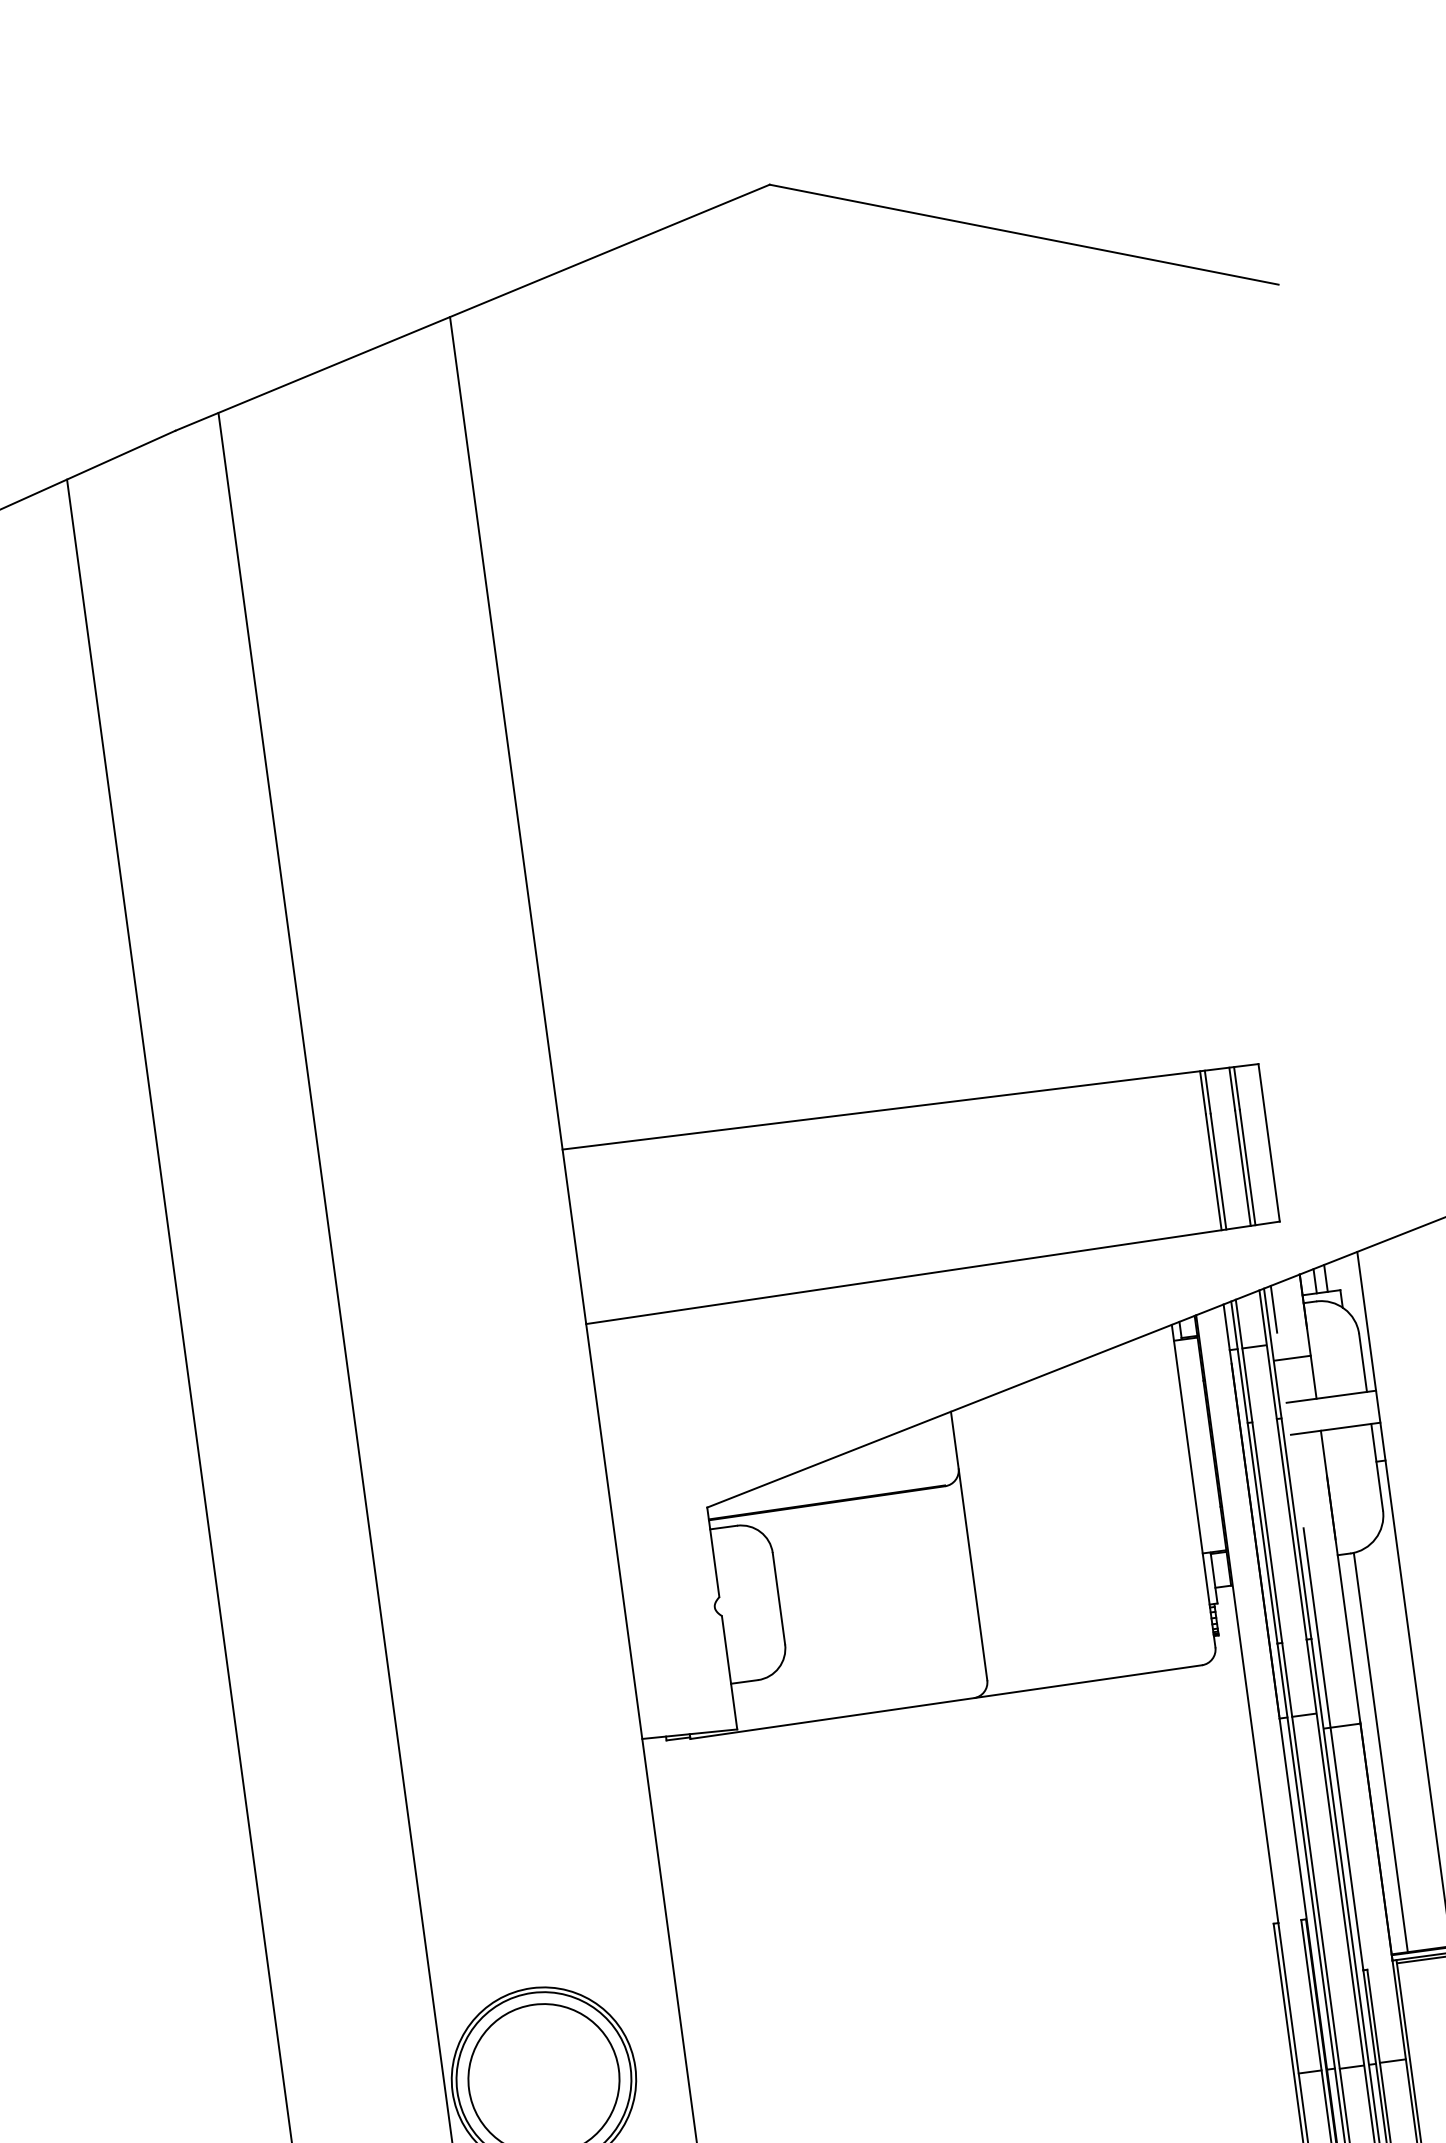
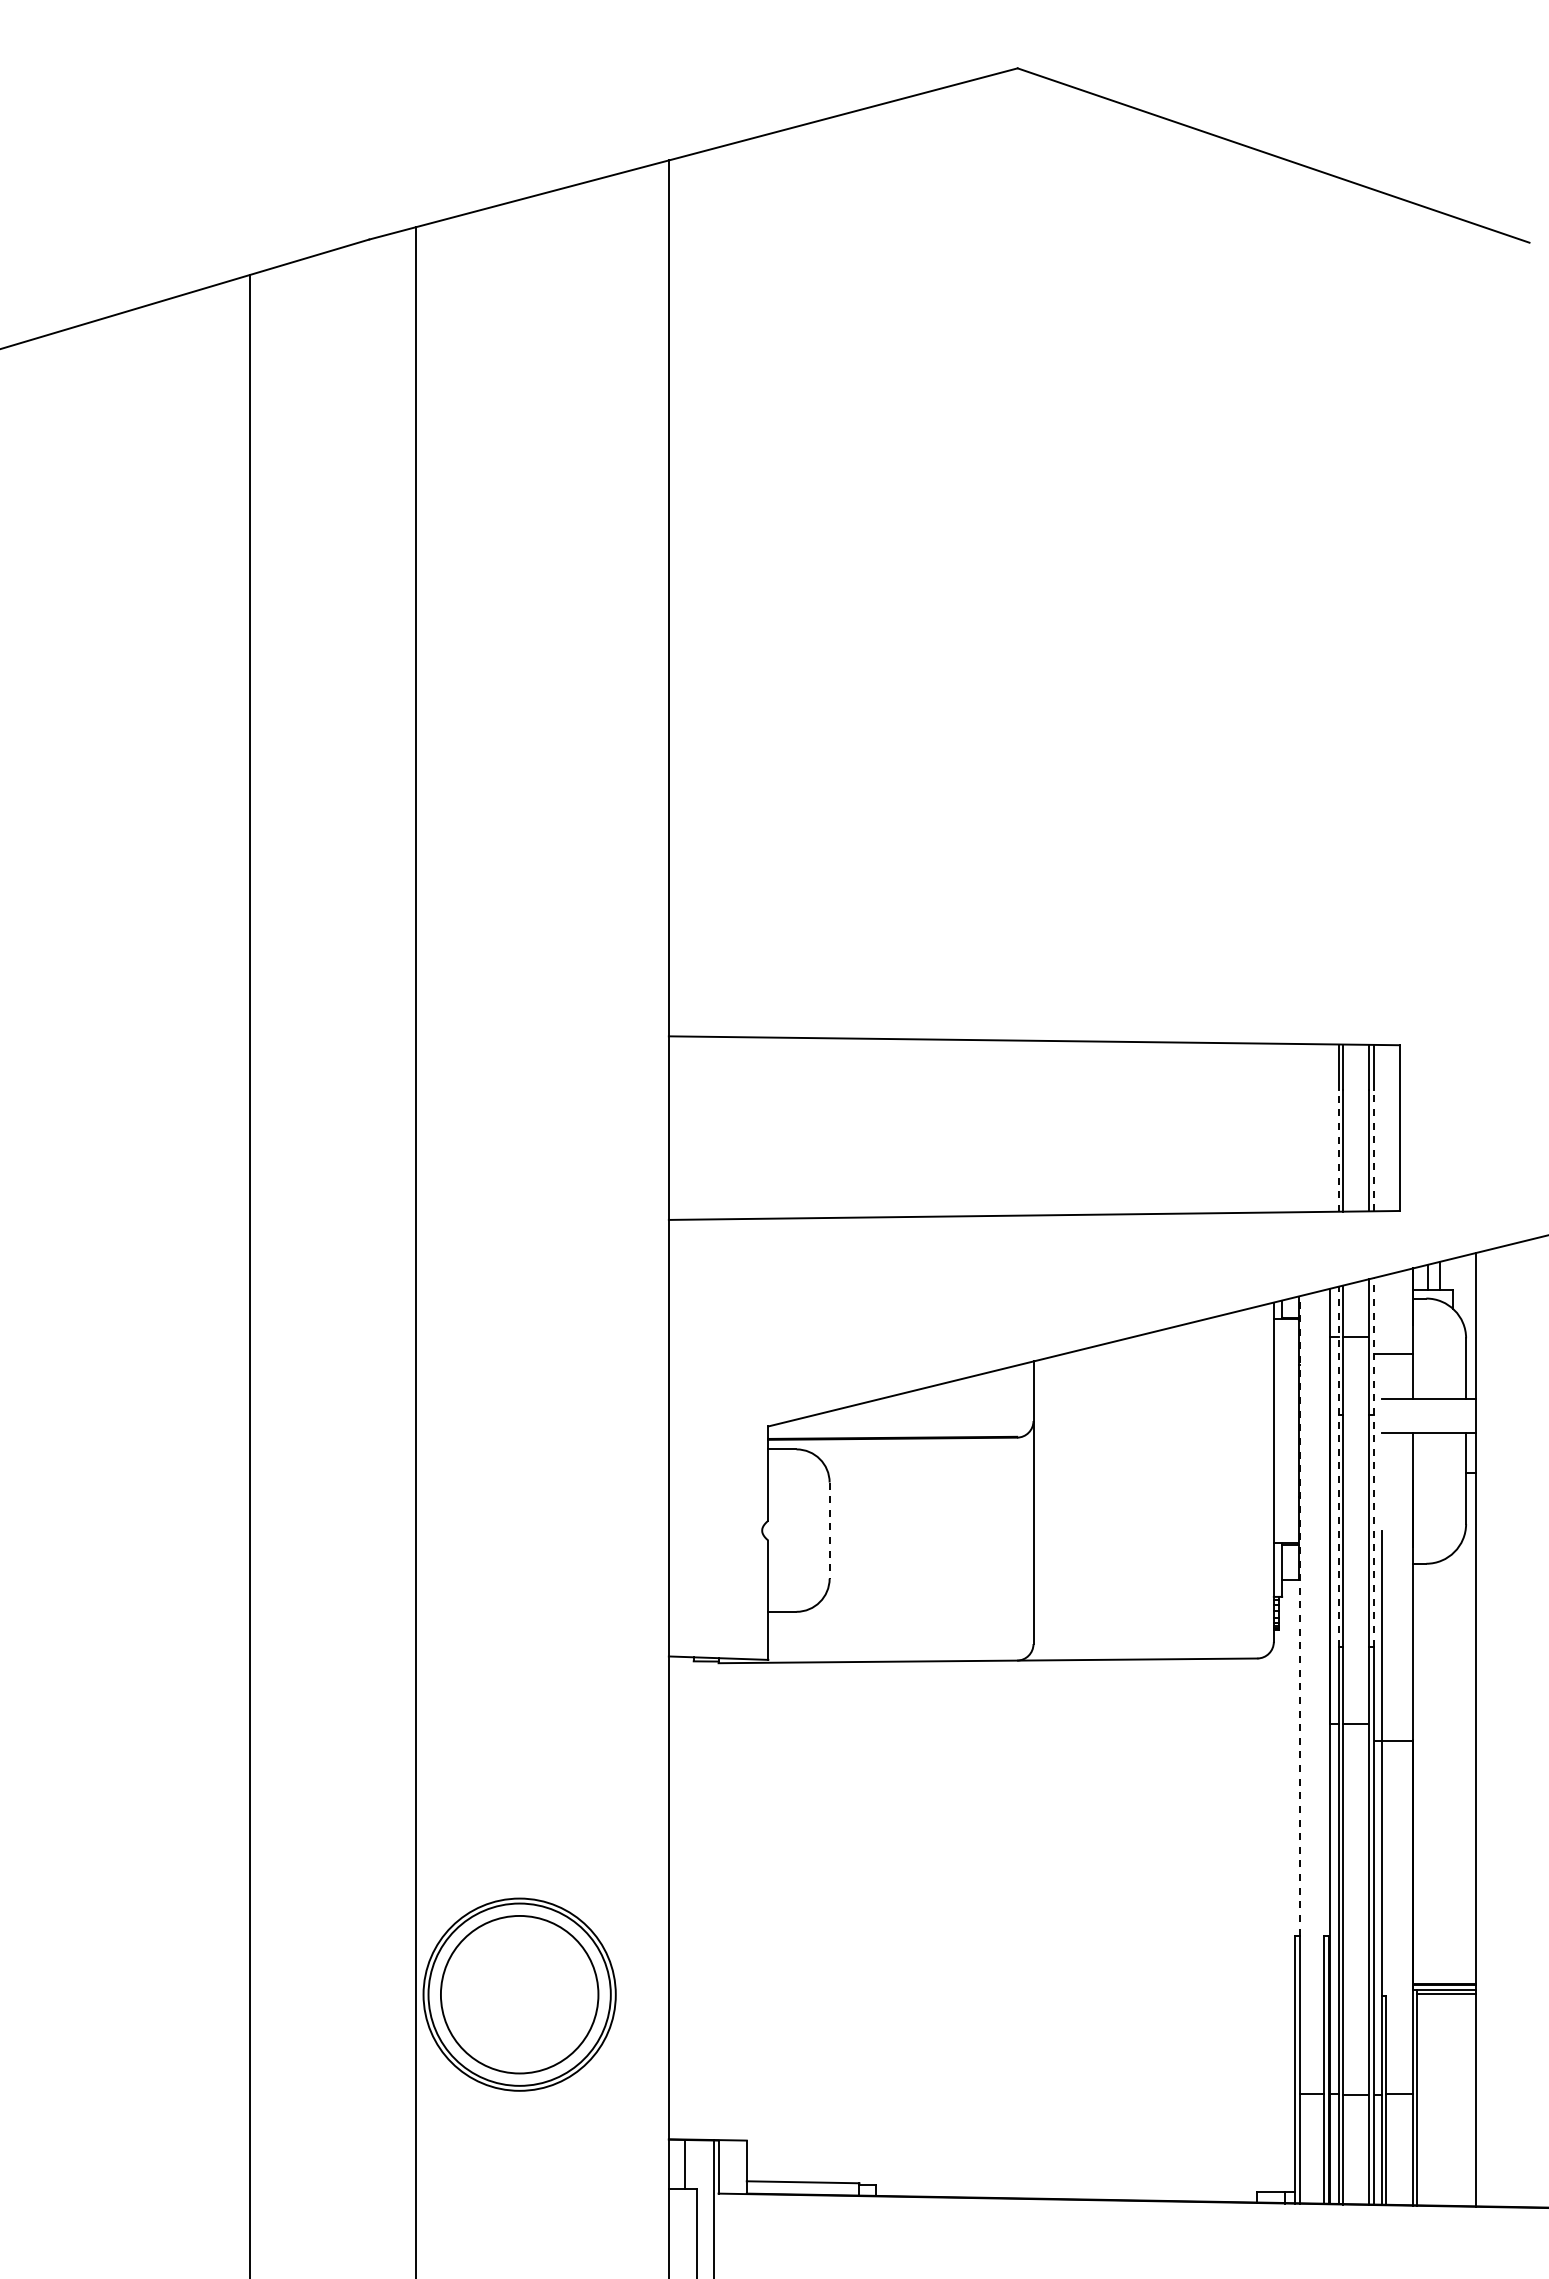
line: (1247, 1167) -> (1374, 1150), solid -> dashed
line: (1213, 1172) -> (1338, 1150), solid -> dashed
line: (1273, 1309) -> (1381, 1300), removed
line: (1287, 1462) -> (1374, 1461), solid -> dashed
line: (1254, 1472) -> (1338, 1466), solid -> dashed
line: (778, 1599) -> (829, 1531), solid -> dashed
line: (1237, 1618) -> (1300, 1615), solid -> dashed
line: (1381, 1752) -> (1430, 1773), removed

